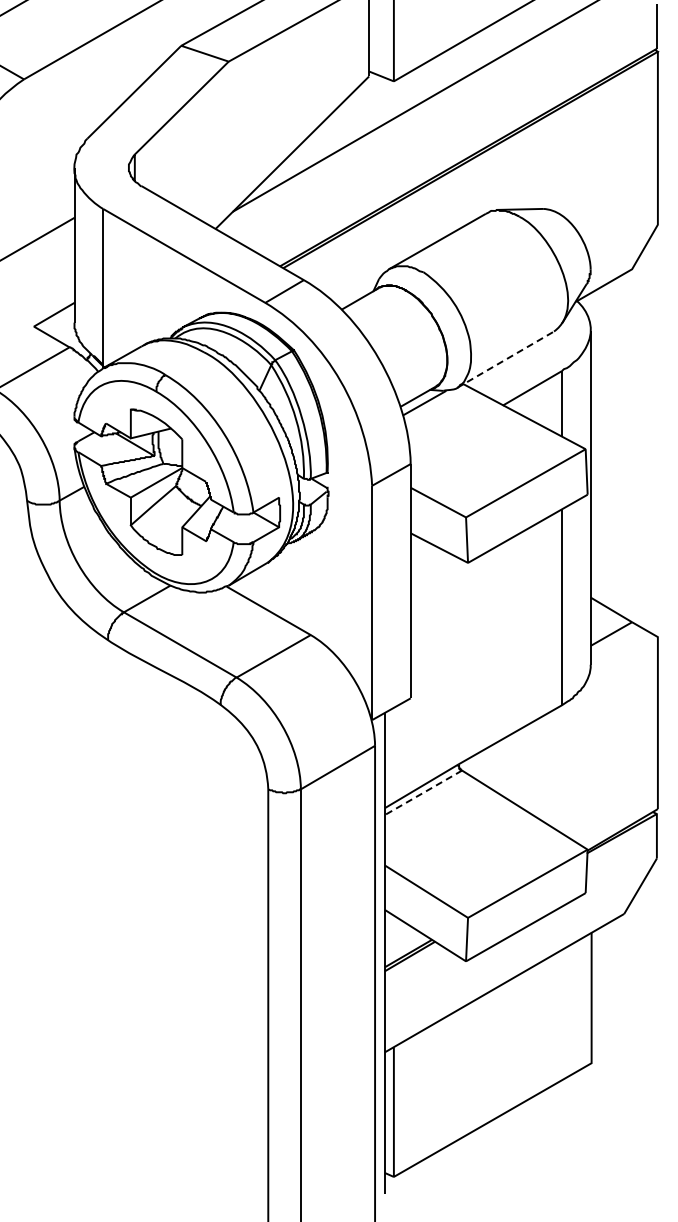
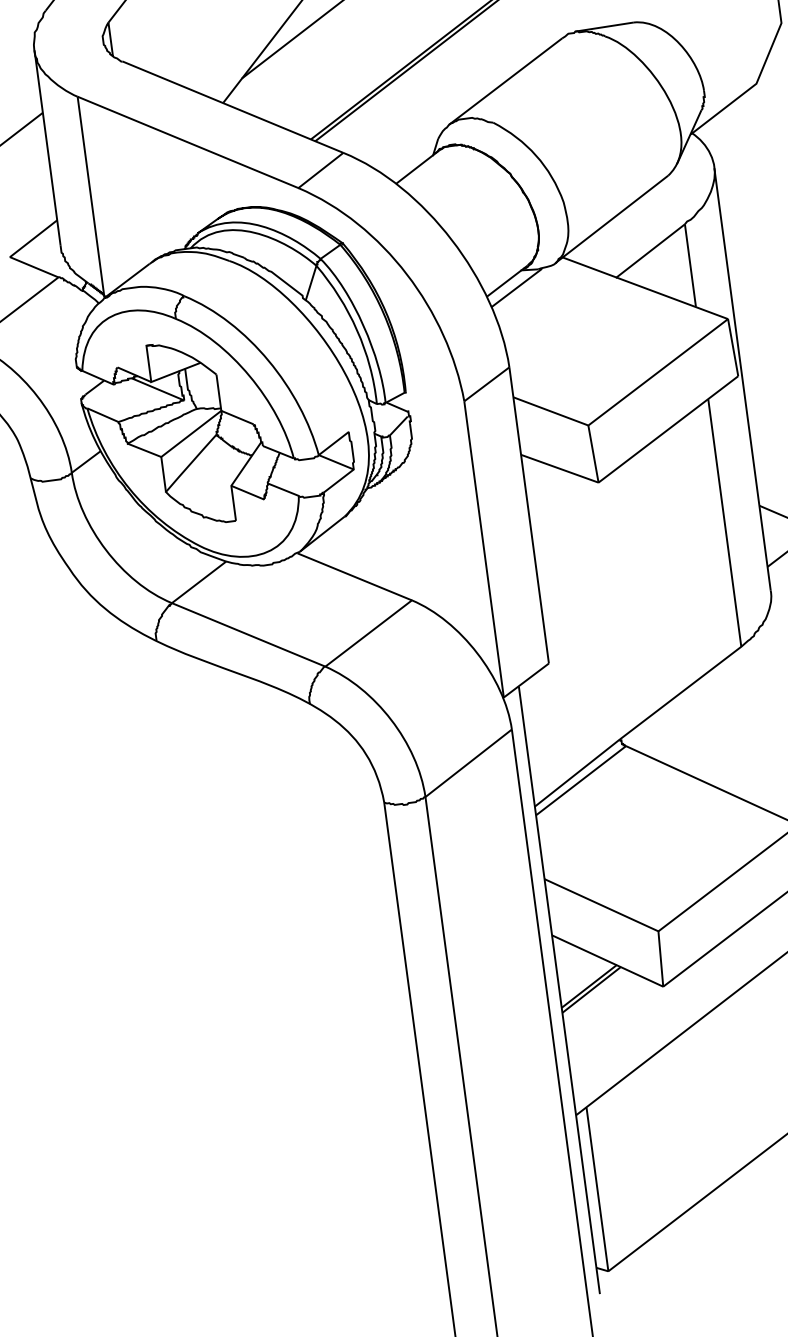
line: (506, 359) -> (612, 219), dashed -> solid
line: (423, 792) -> (580, 780), dashed -> solid

